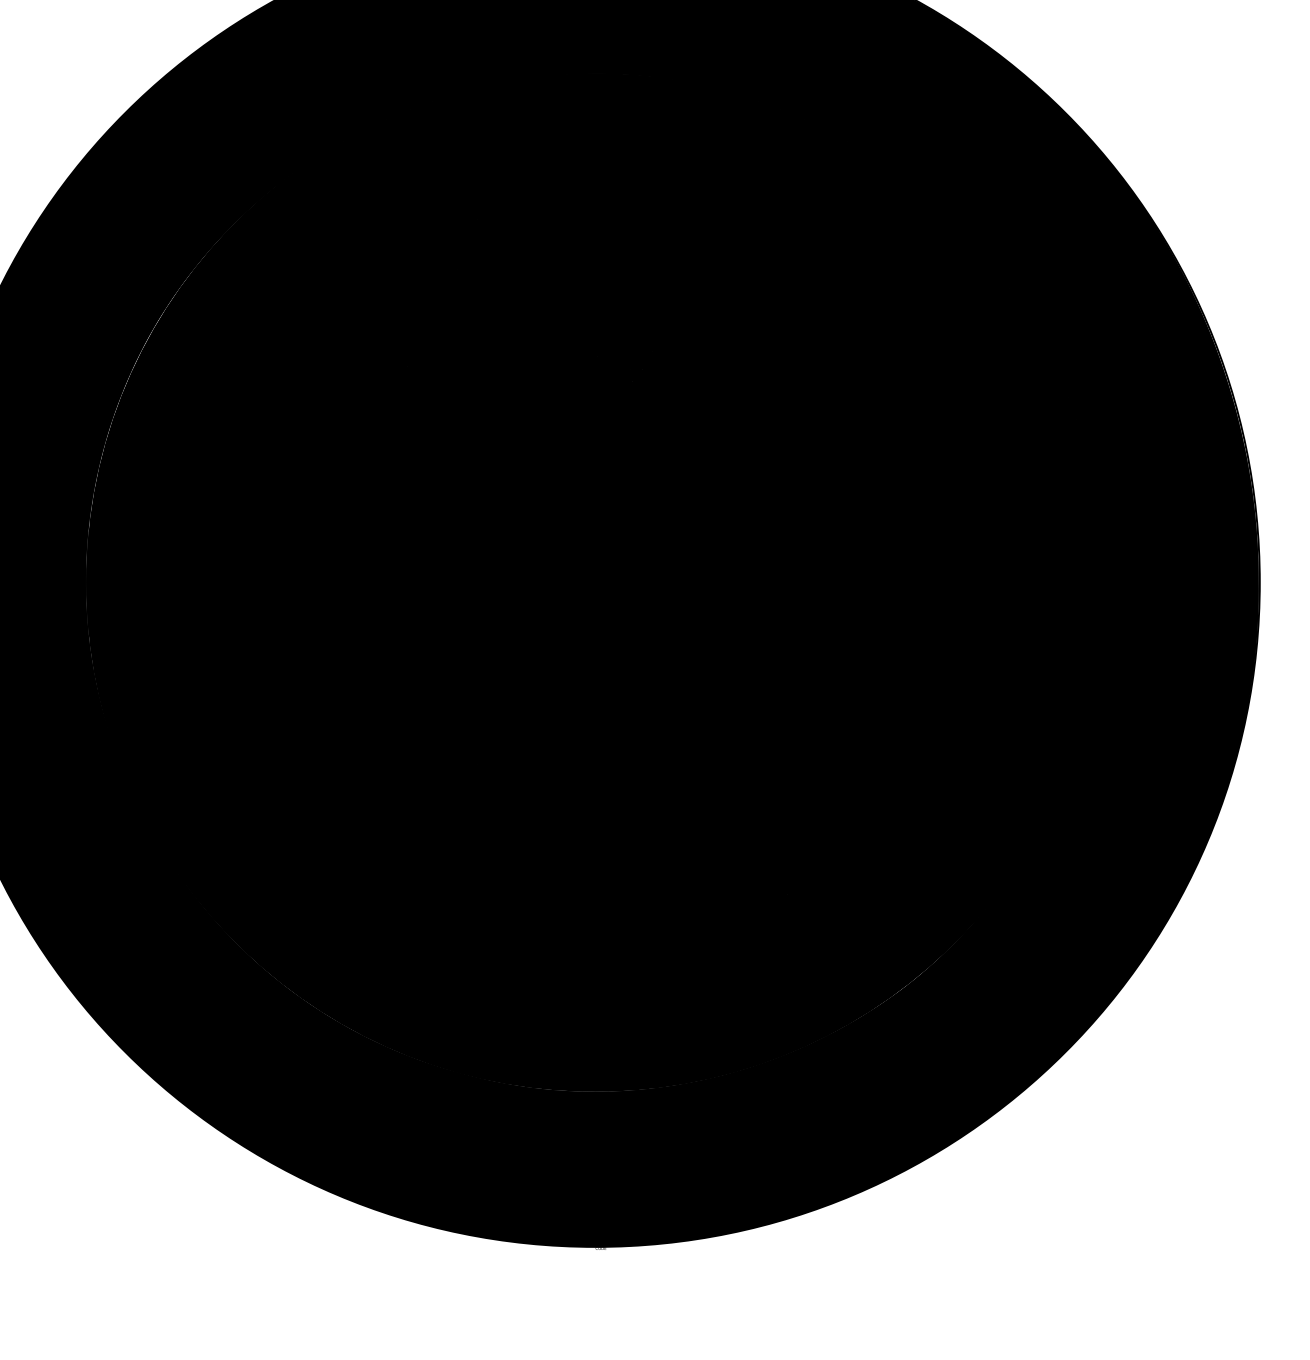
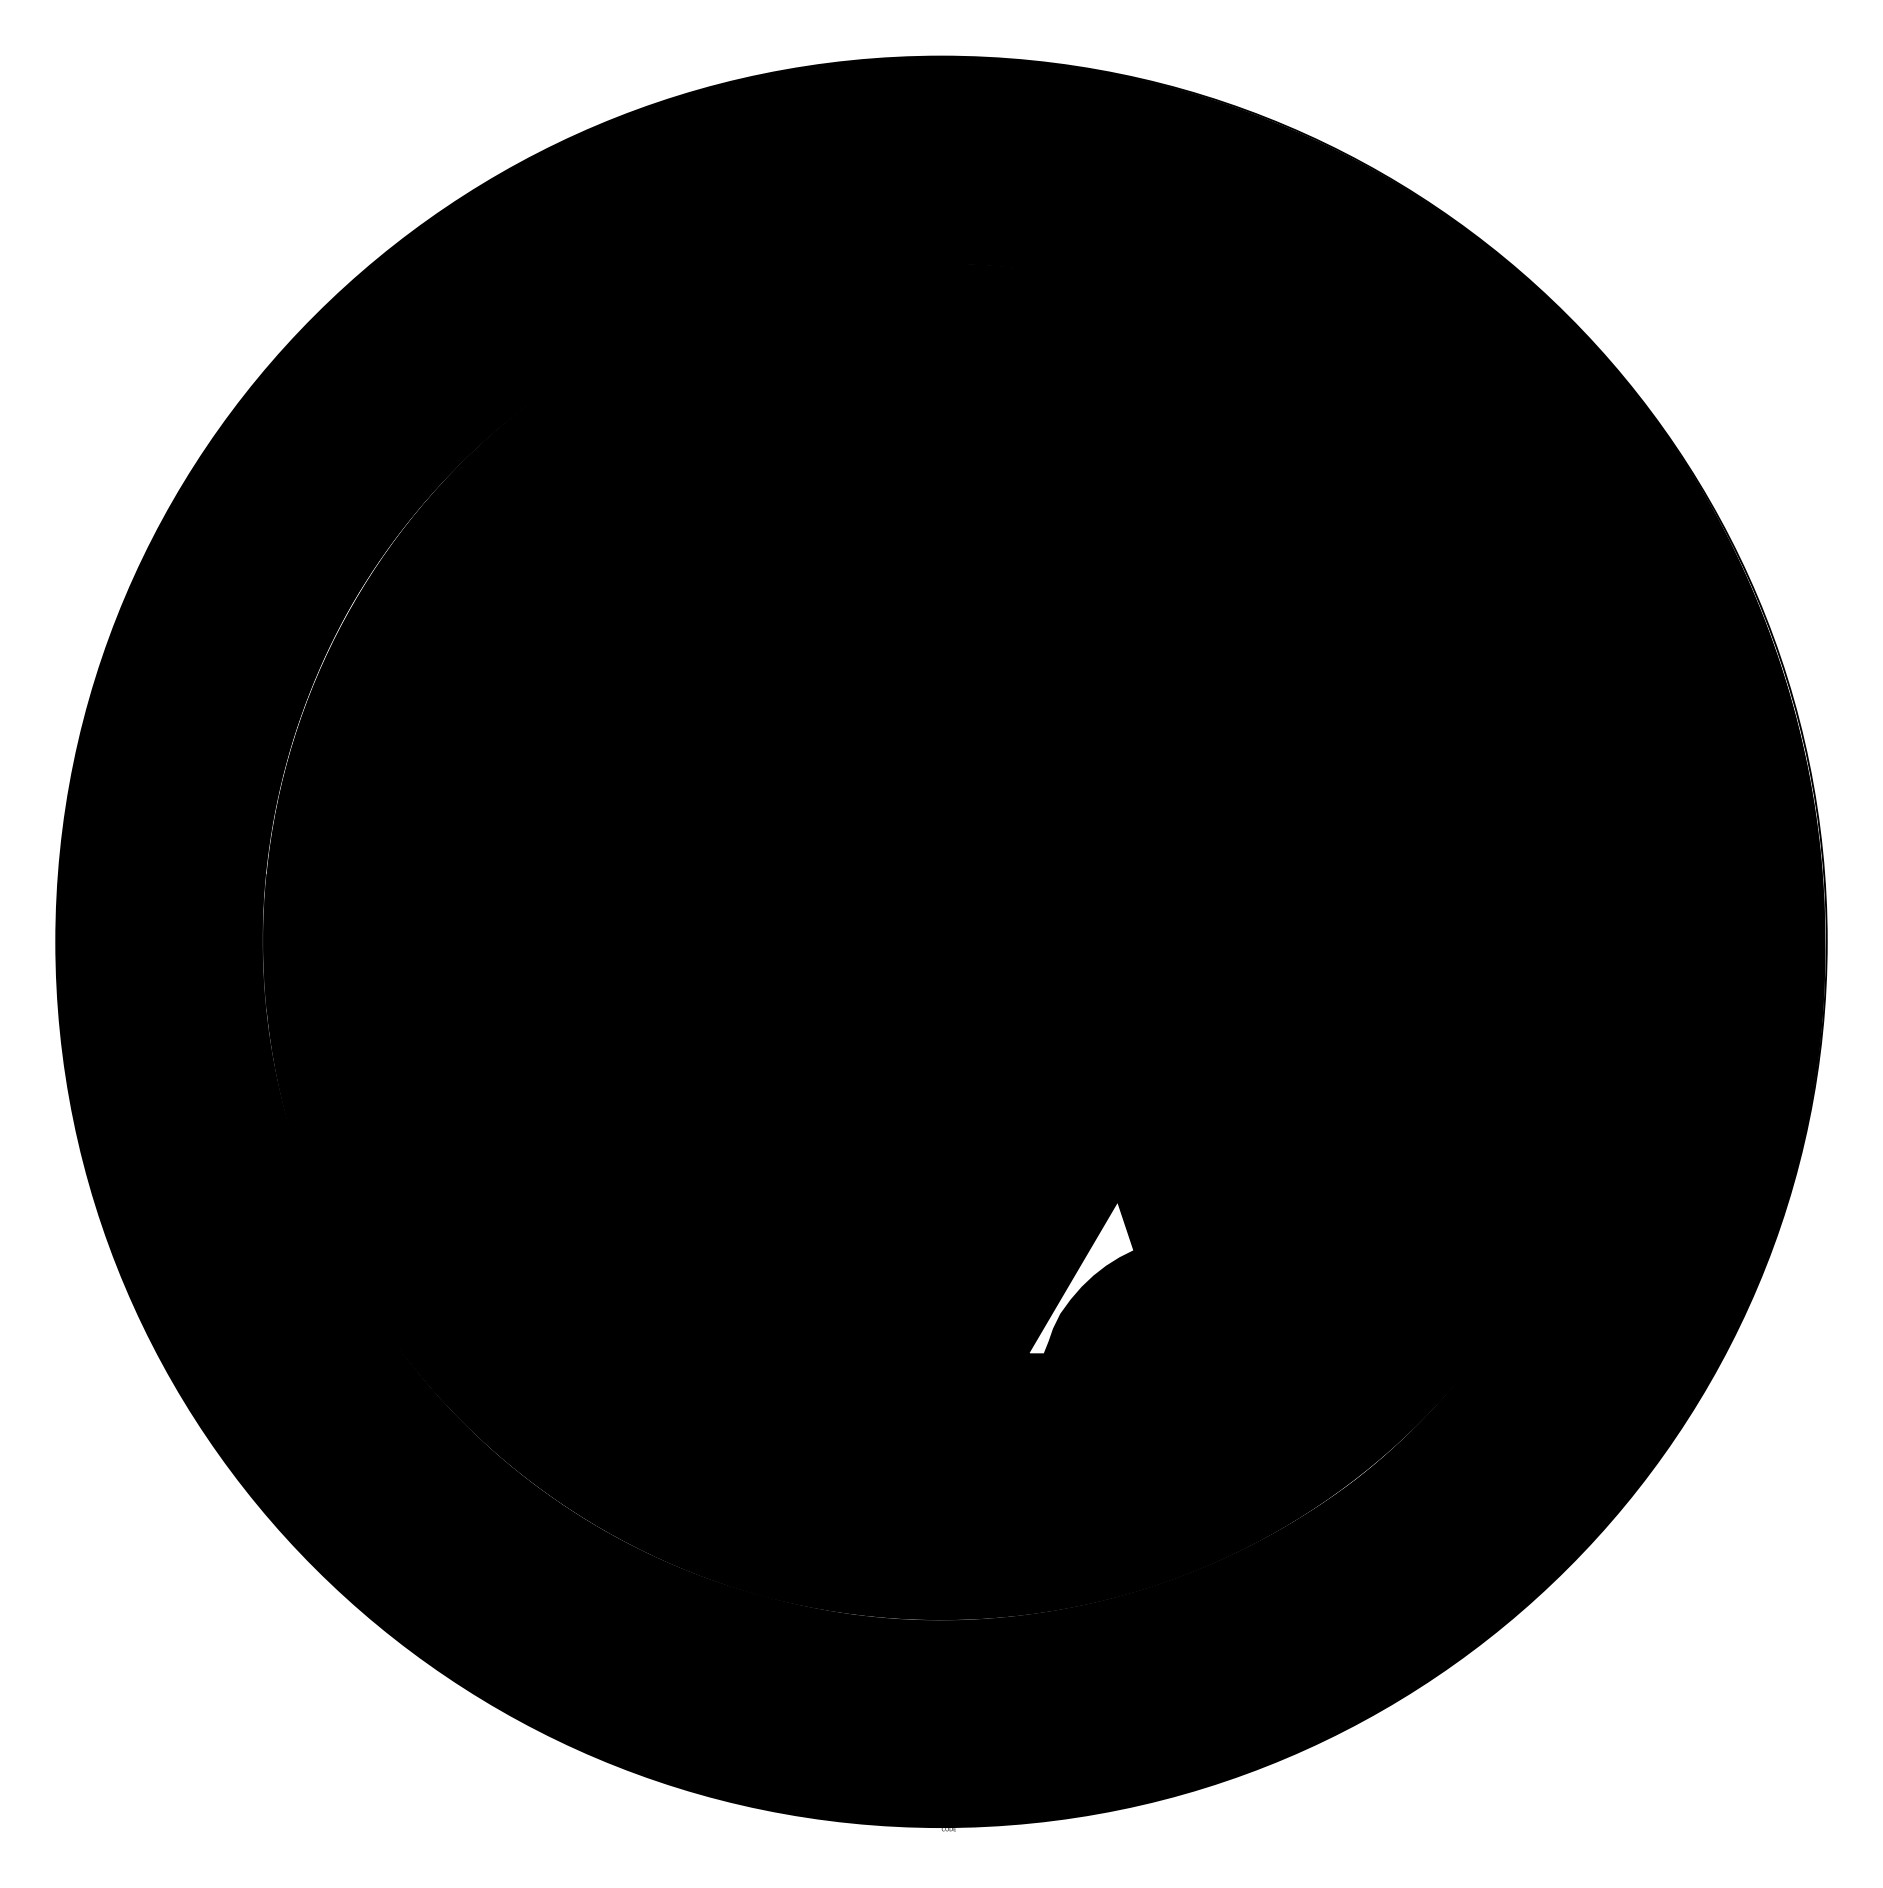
fill: (699, 834) -> (1080, 1277), removed

